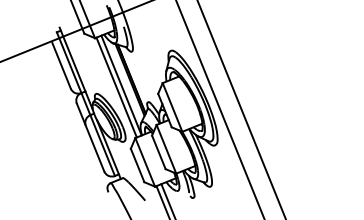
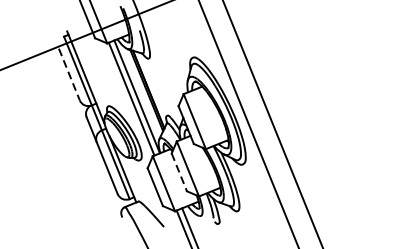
line: (61, 65) -> (69, 74), solid -> dashed
line: (159, 152) -> (180, 172), solid -> dashed

